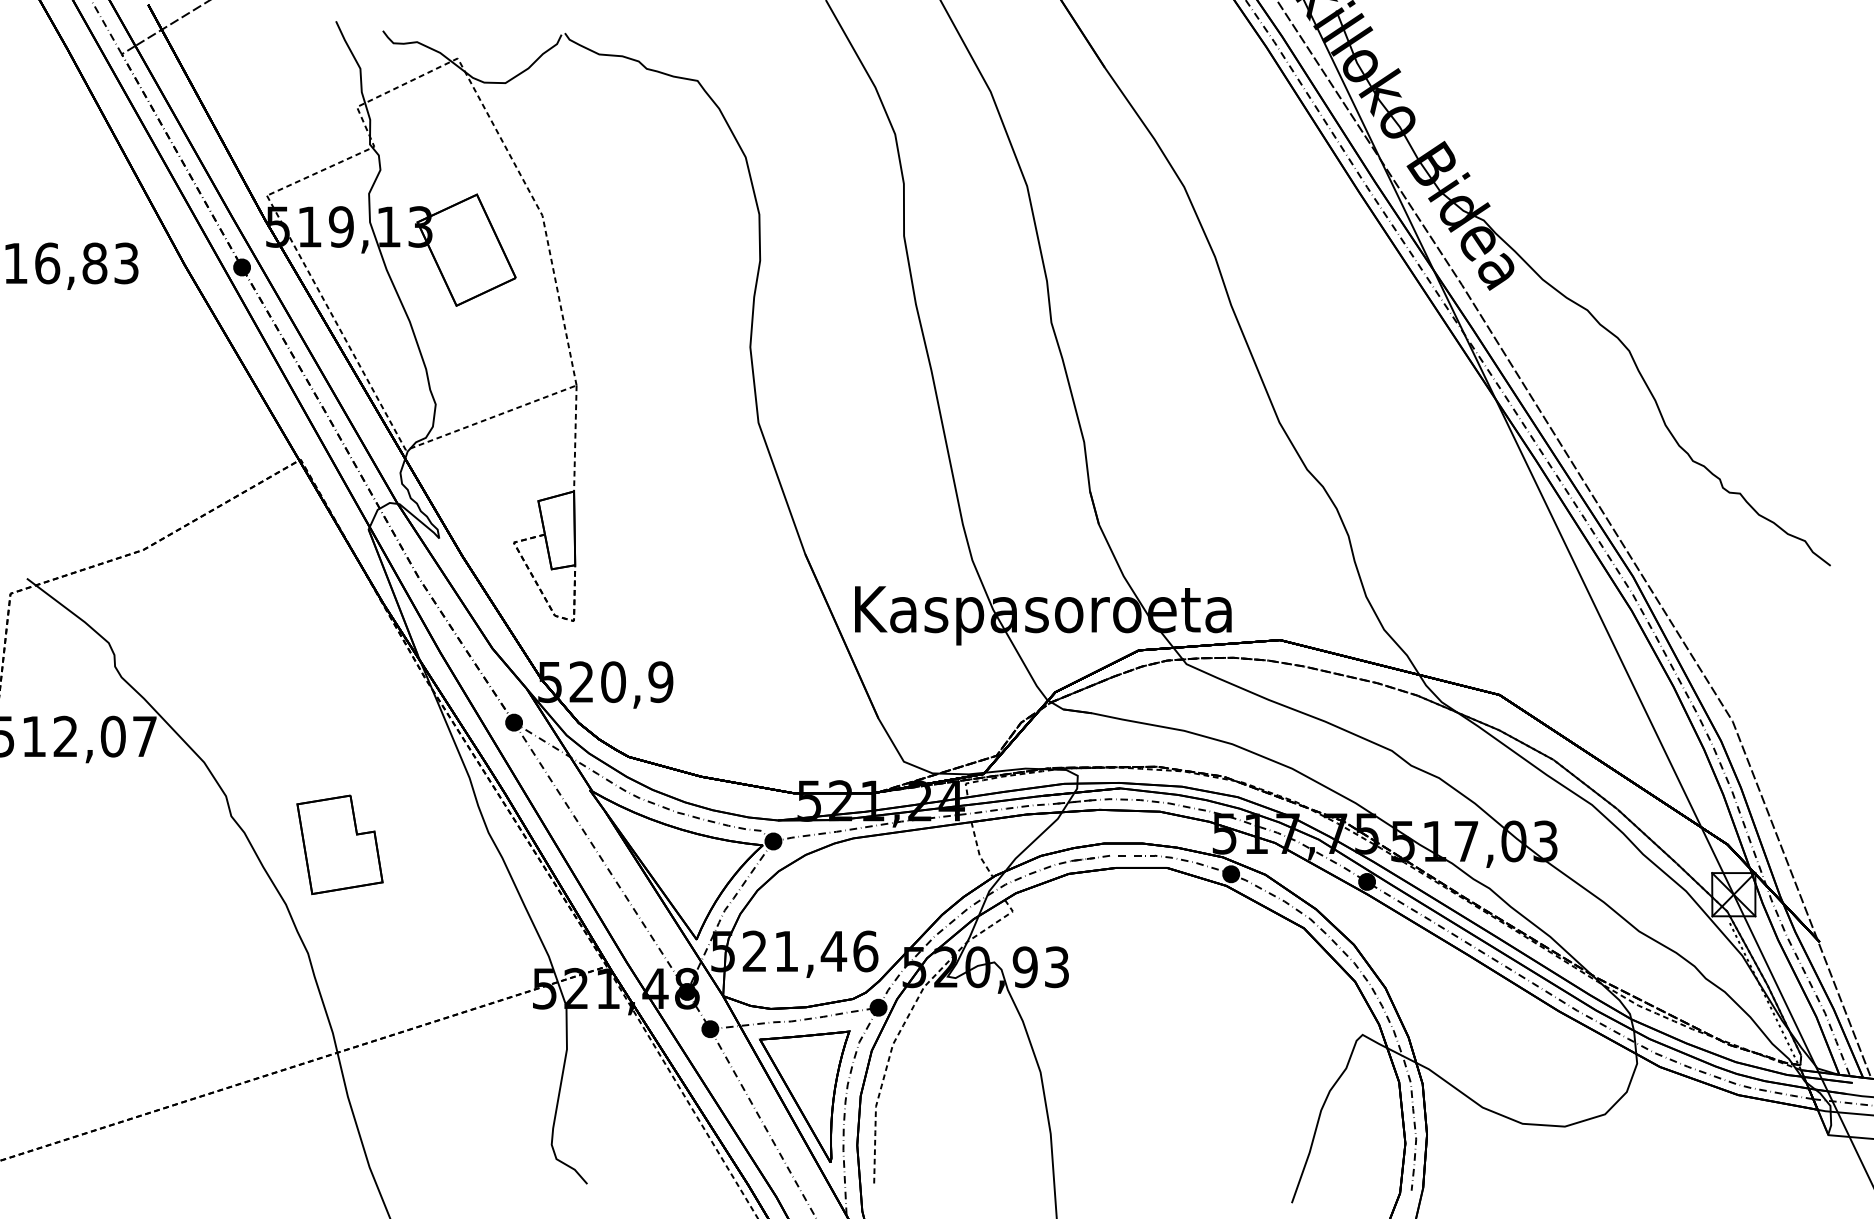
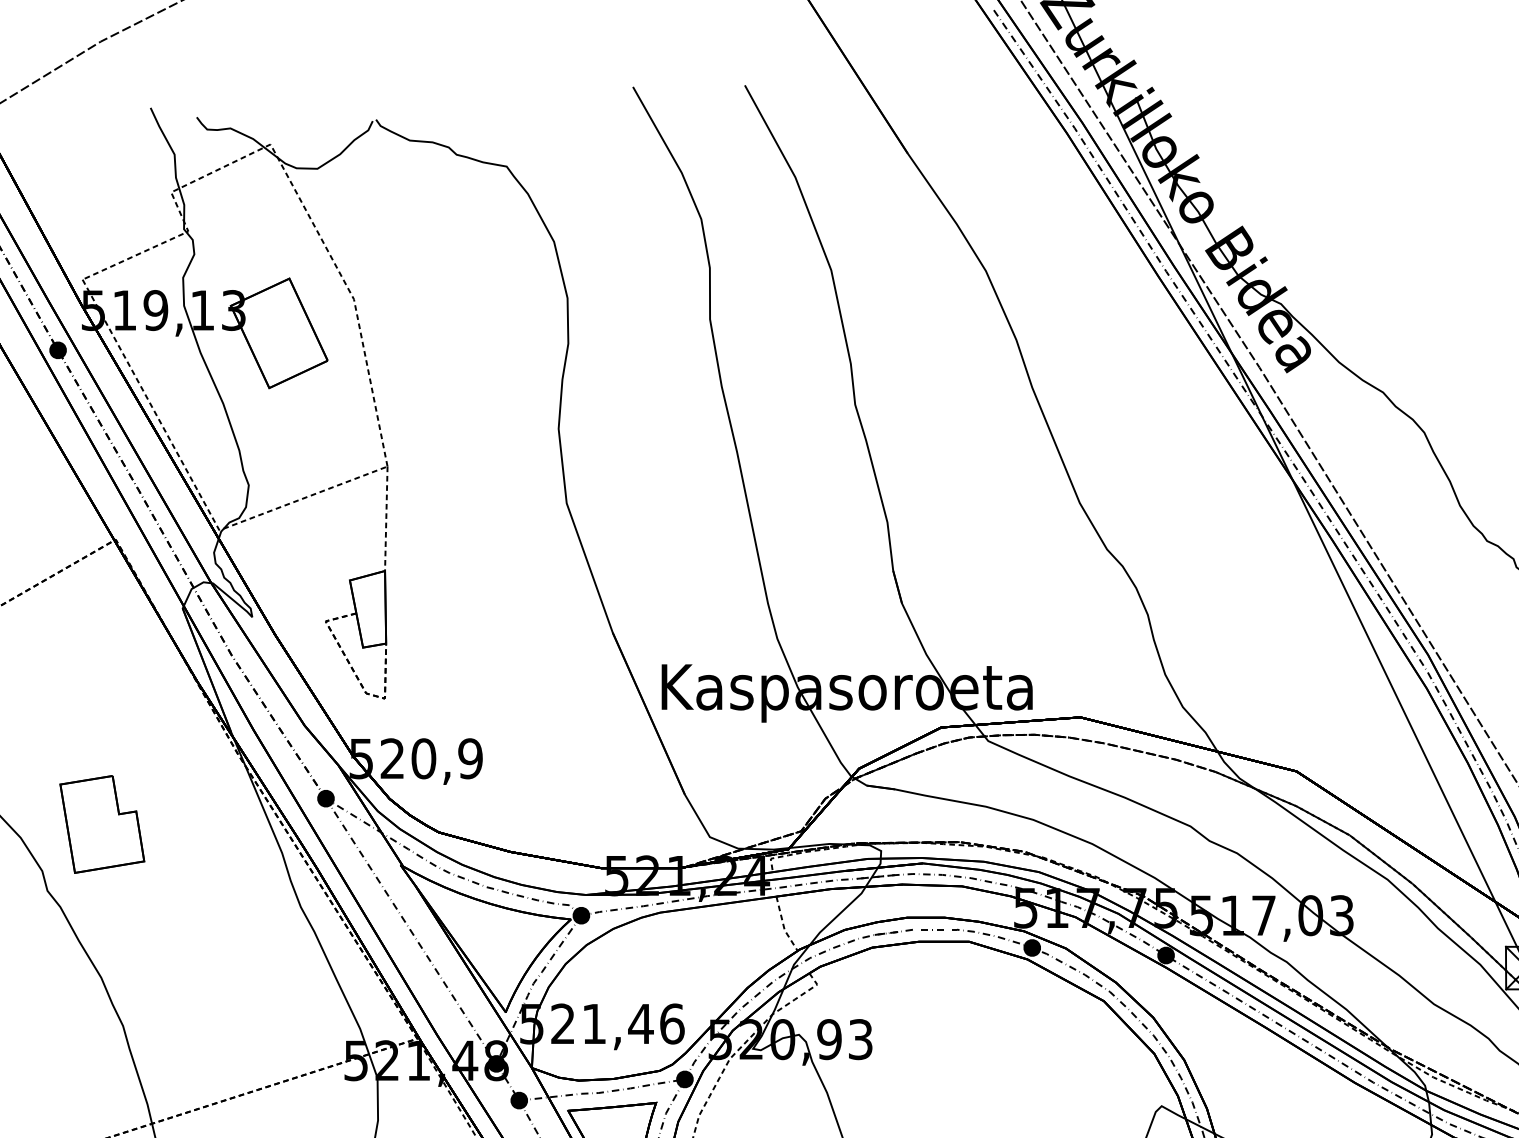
part: (339, 844) -> (101, 824), moved

